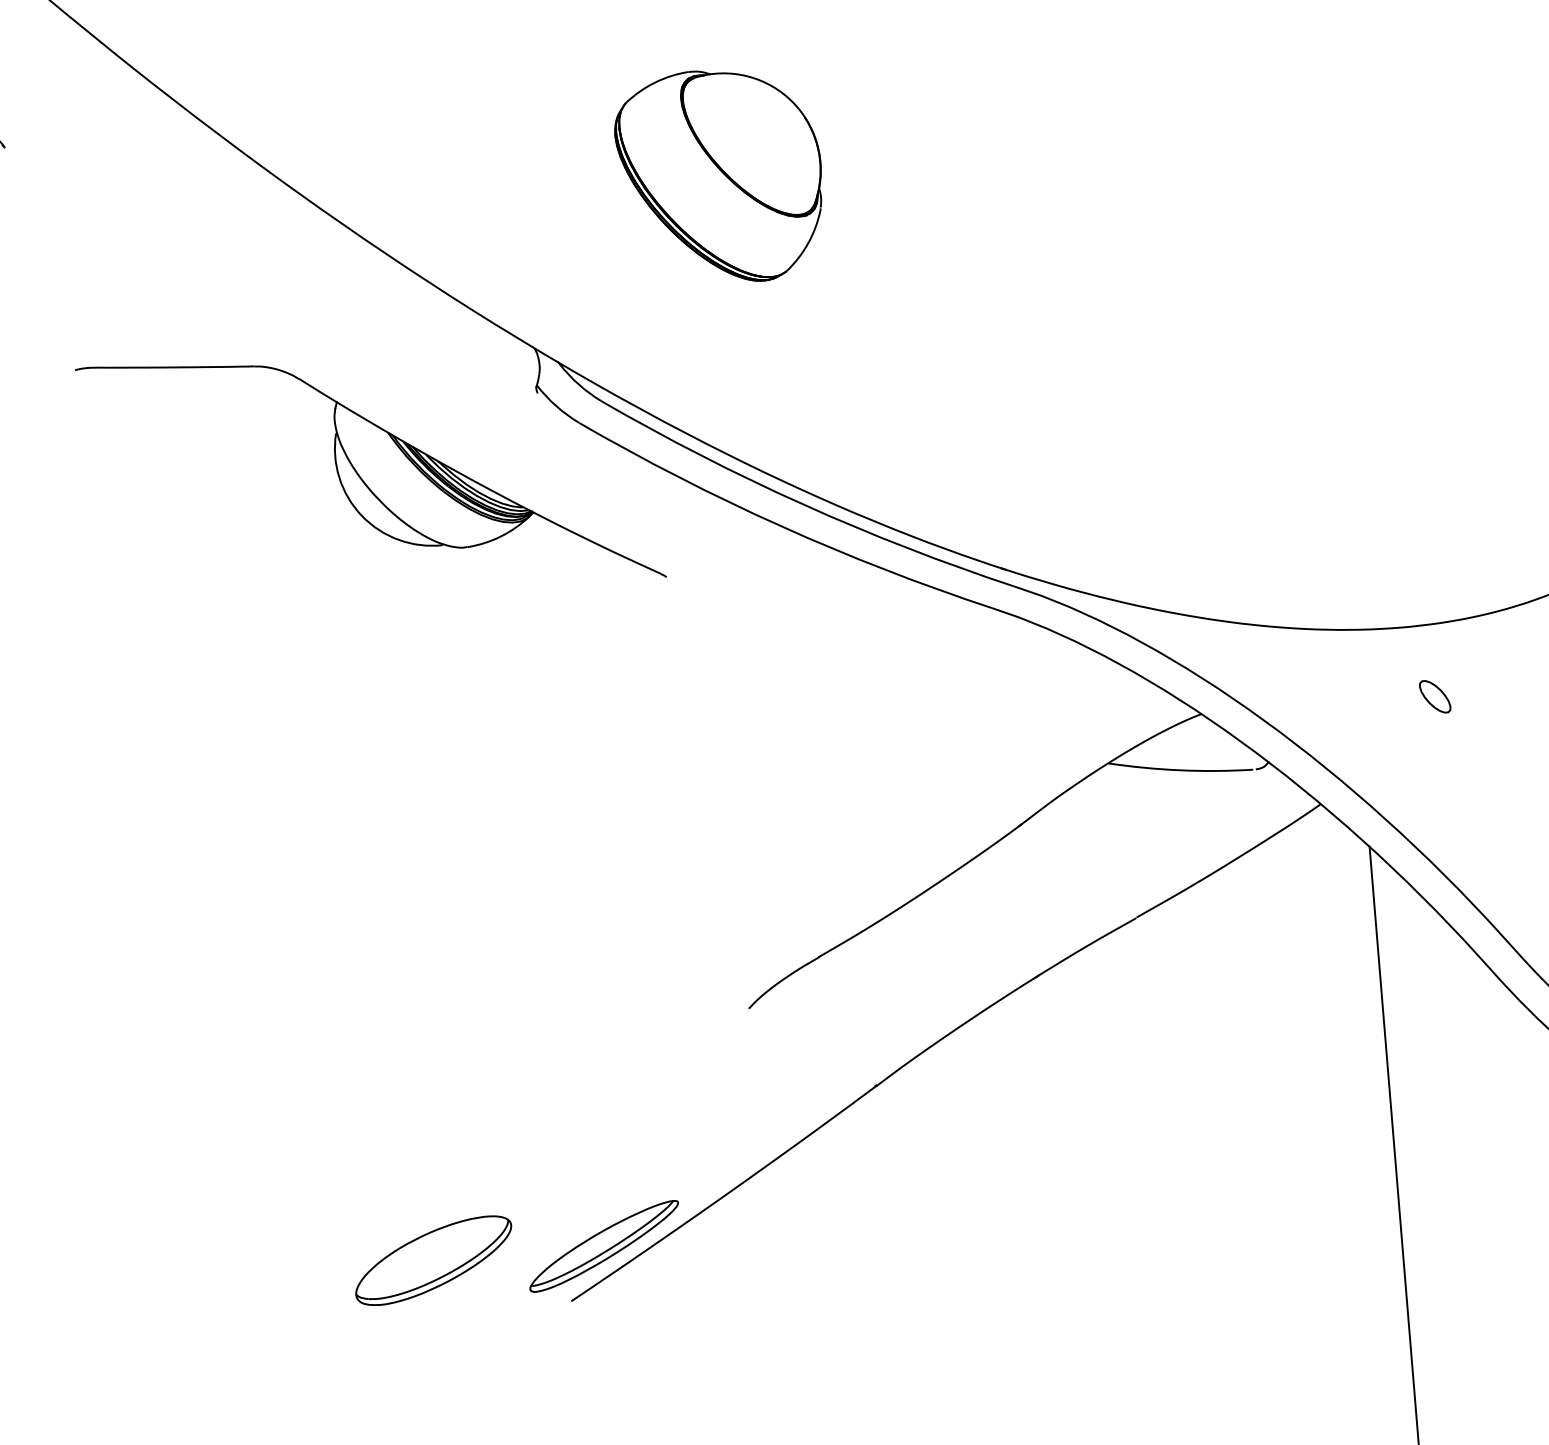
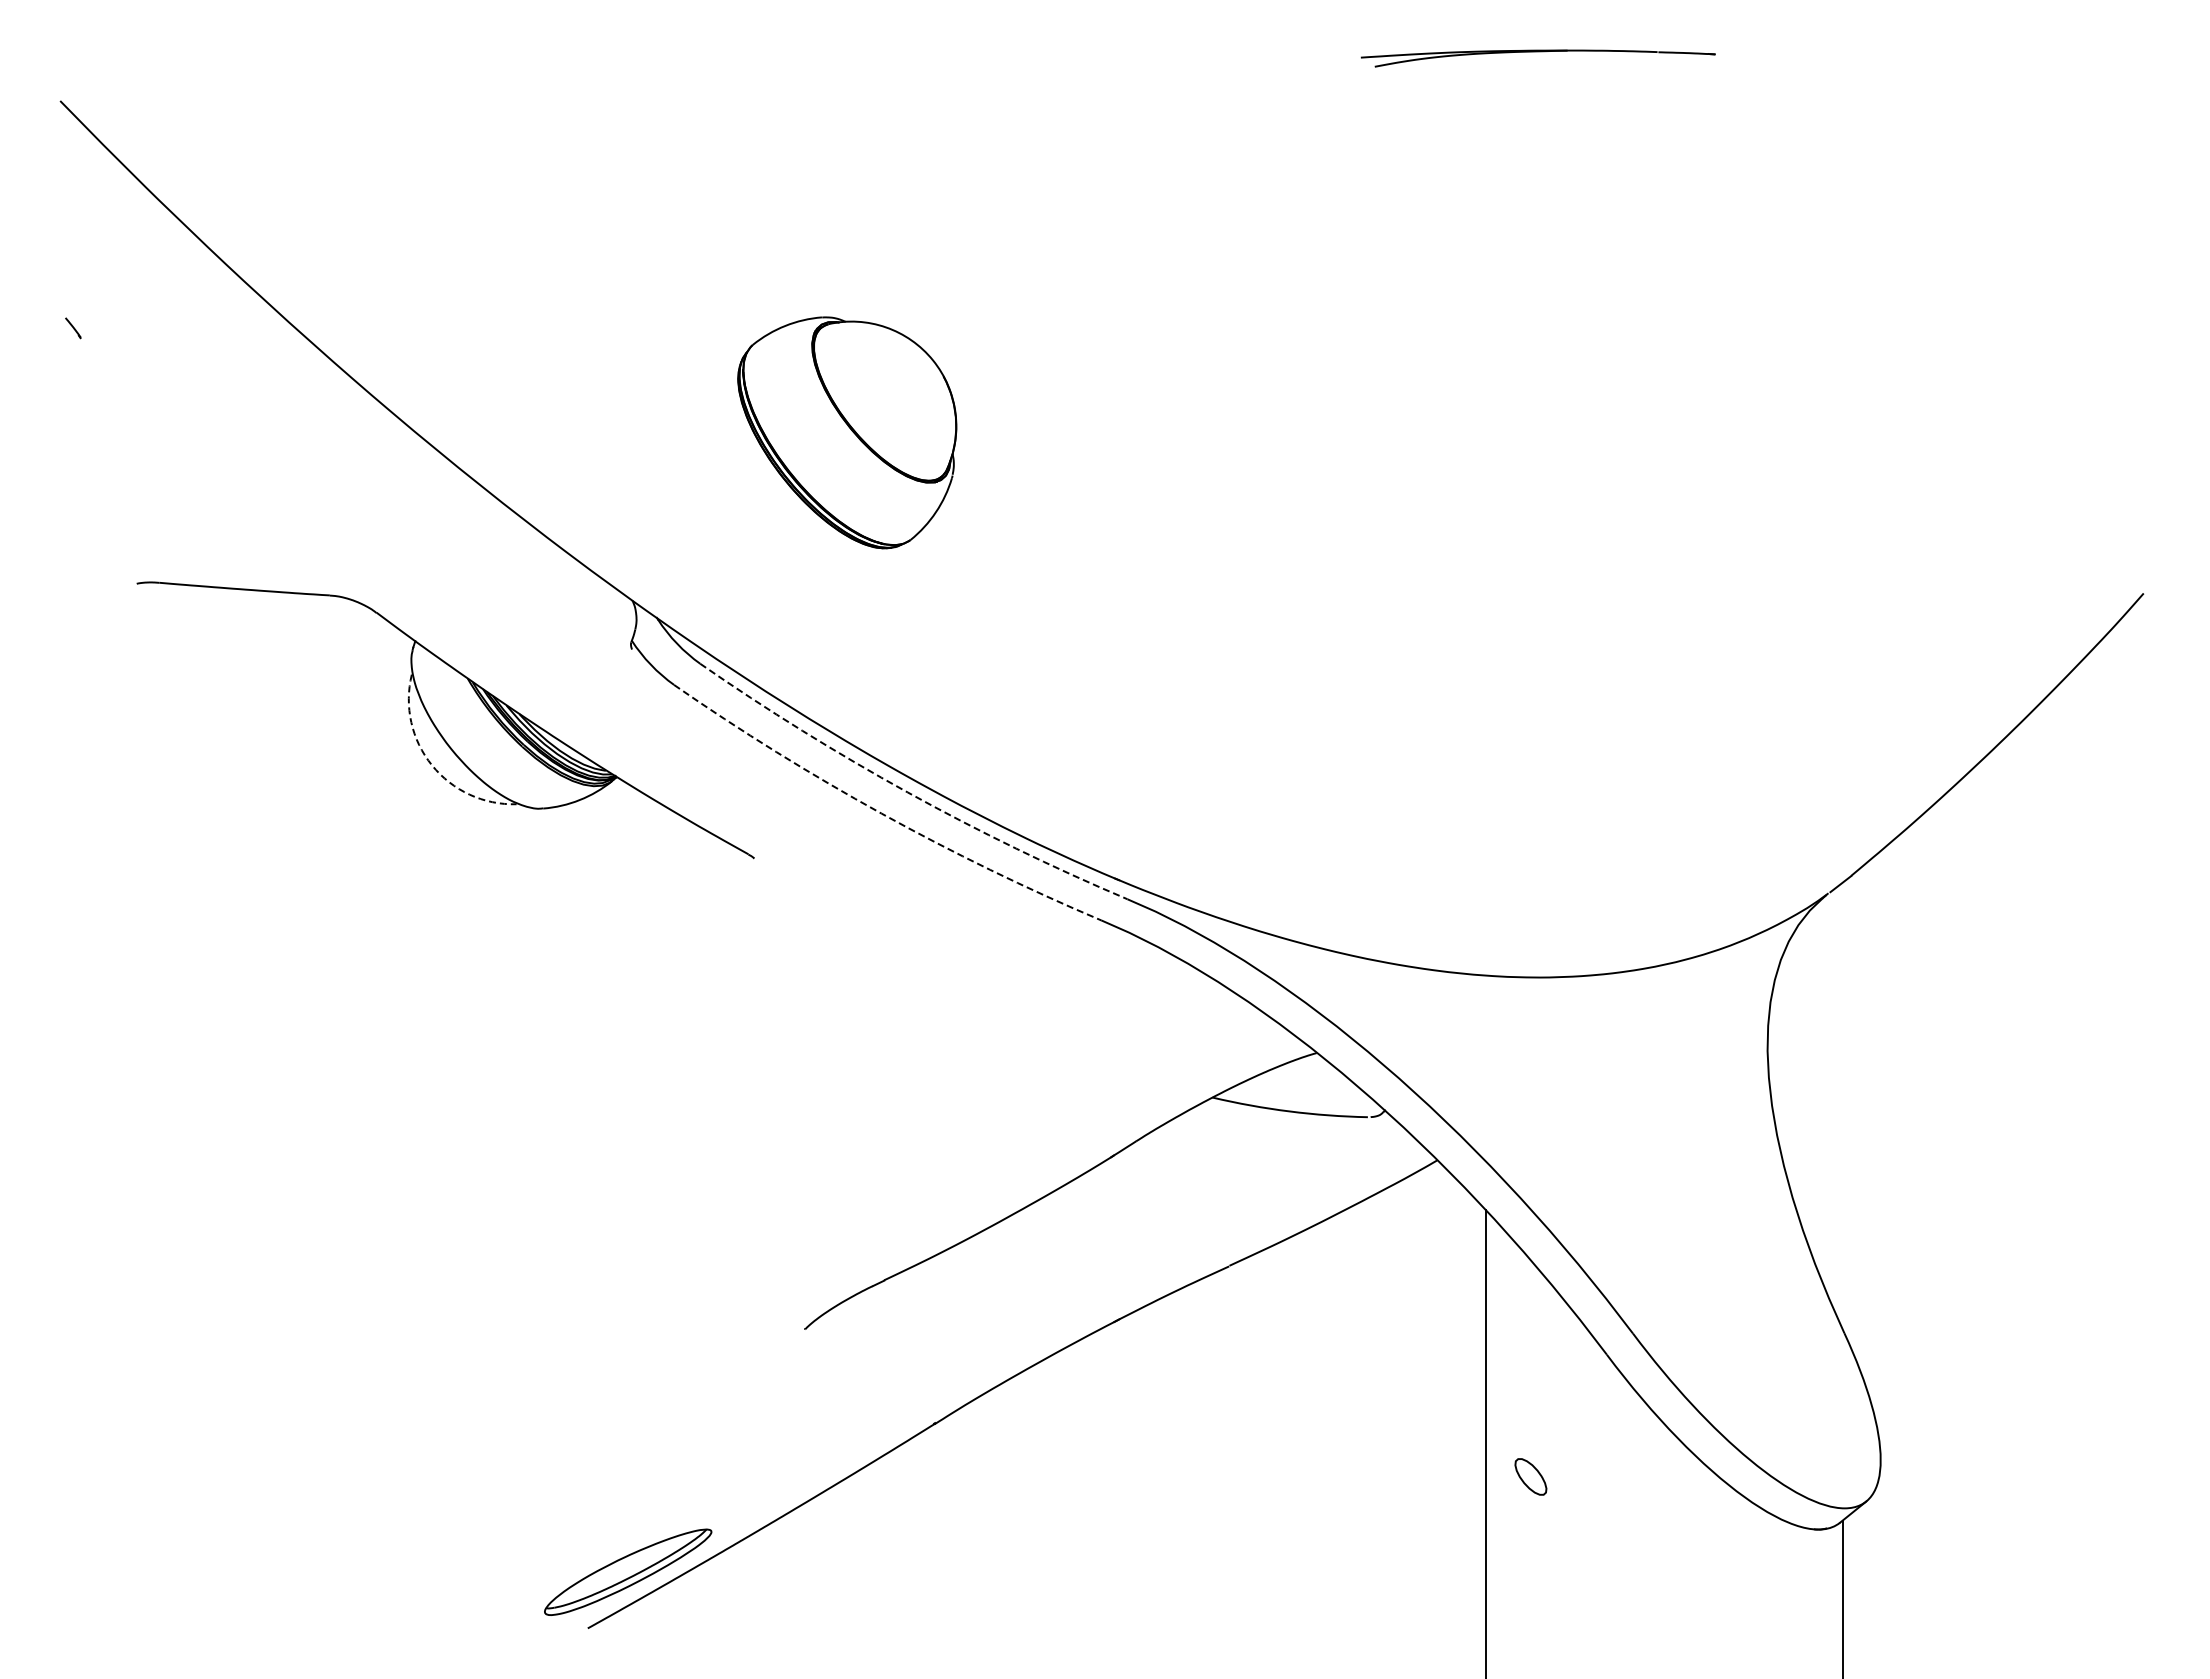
arc: (803, 504) -> (907, 792), solid -> dashed
arc: (362, 515) -> (432, 765), solid -> dashed
arc: (780, 525) -> (881, 813), solid -> dashed
part: (1434, 696) -> (1530, 1476), moved
part: (433, 1260) -> (443, 1572), removed

